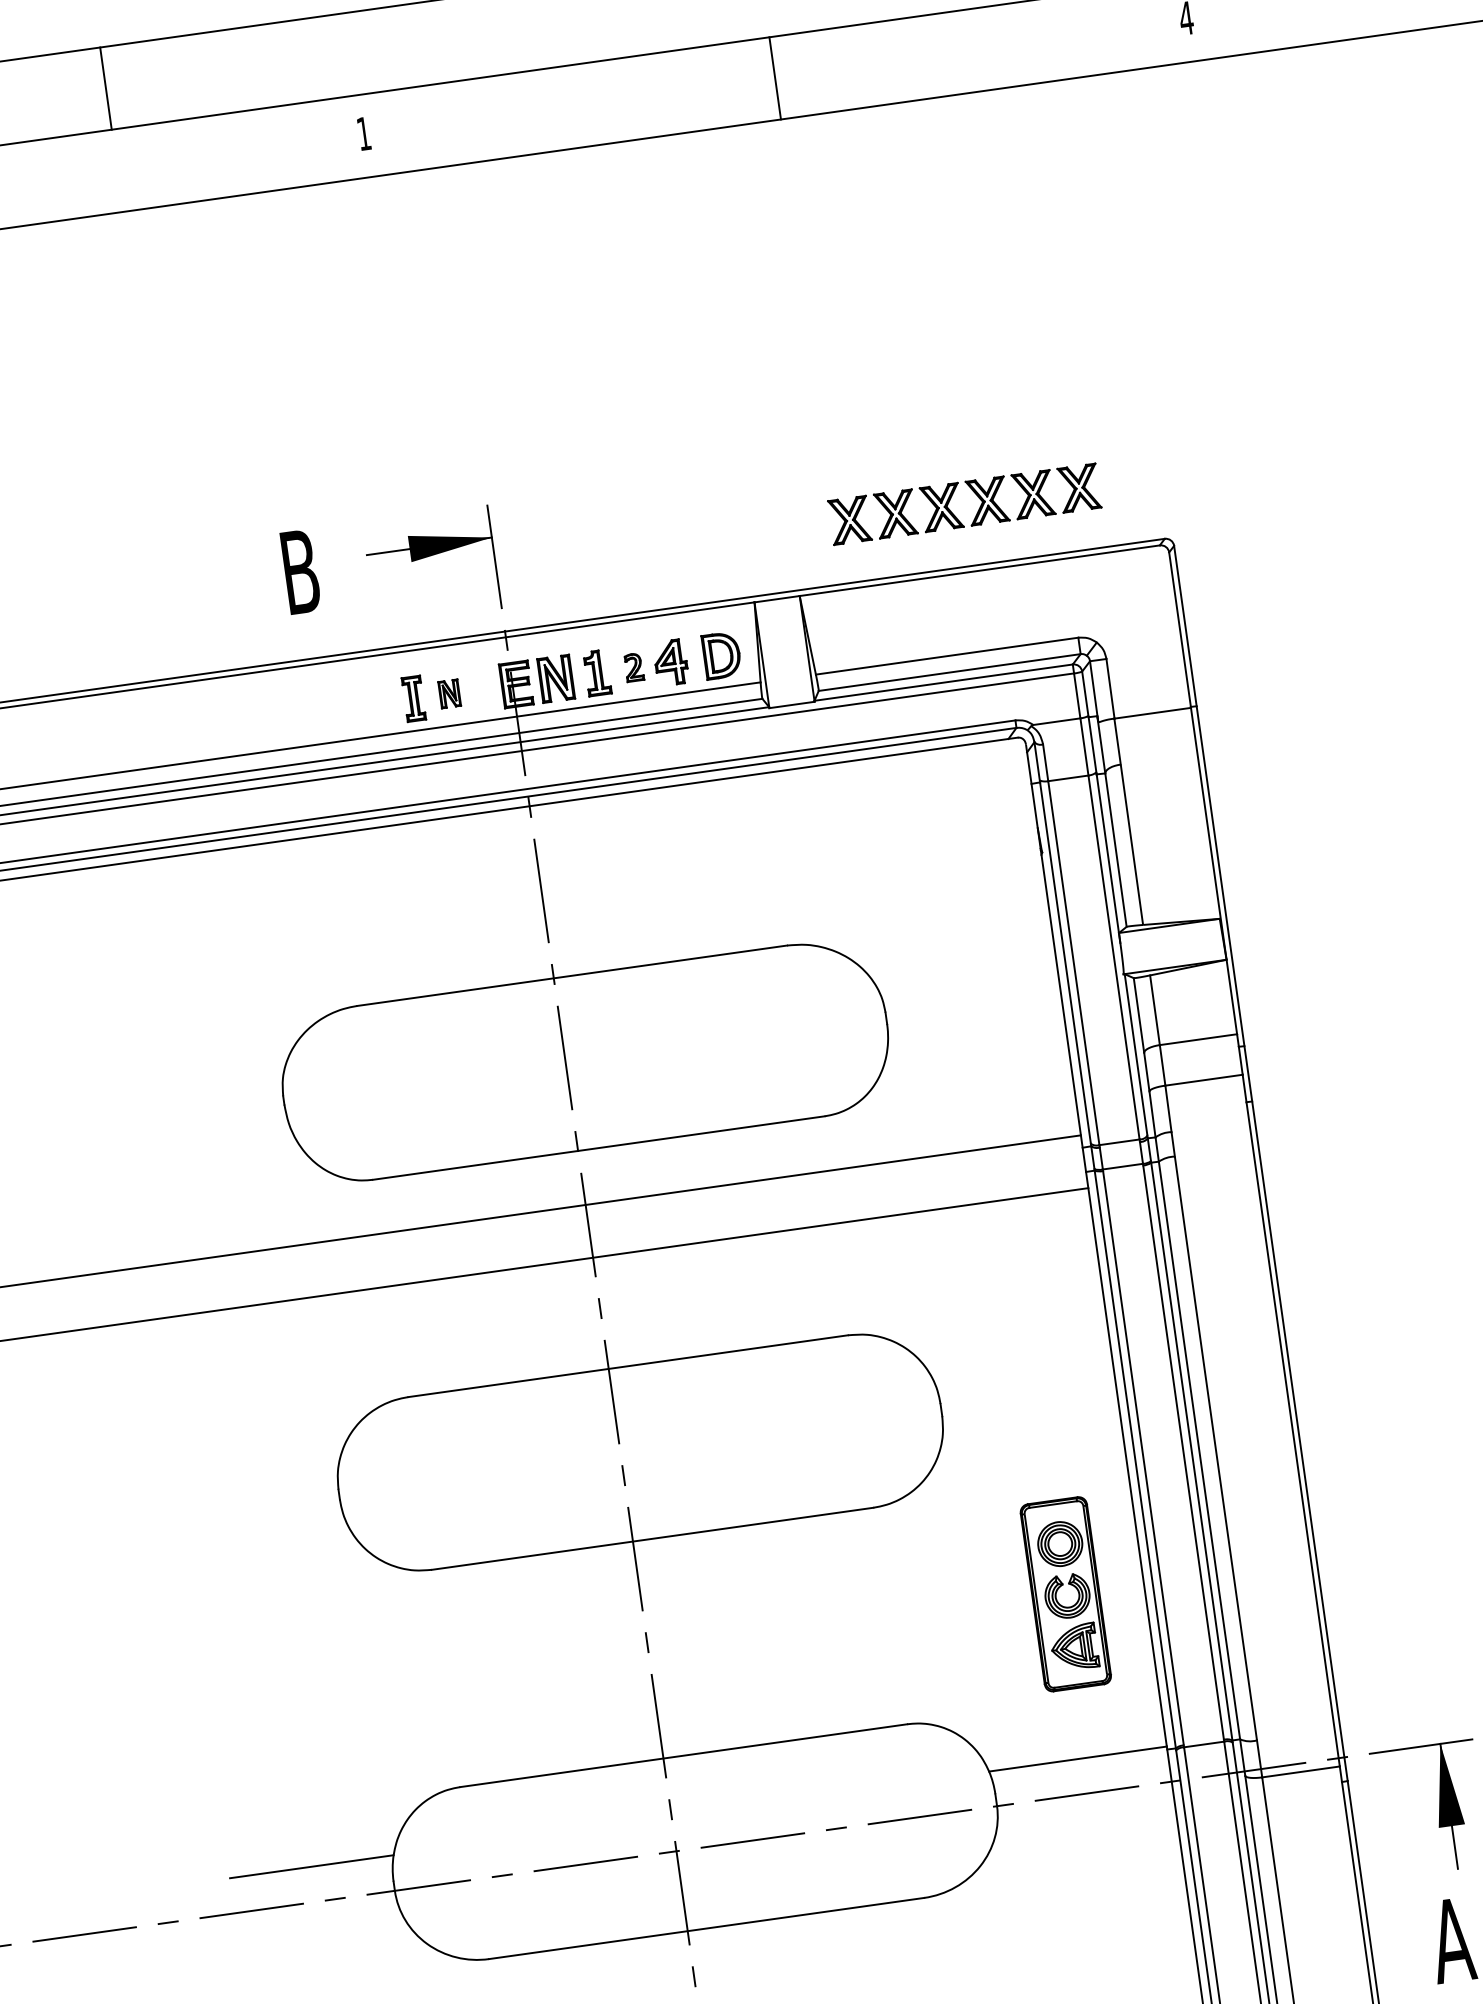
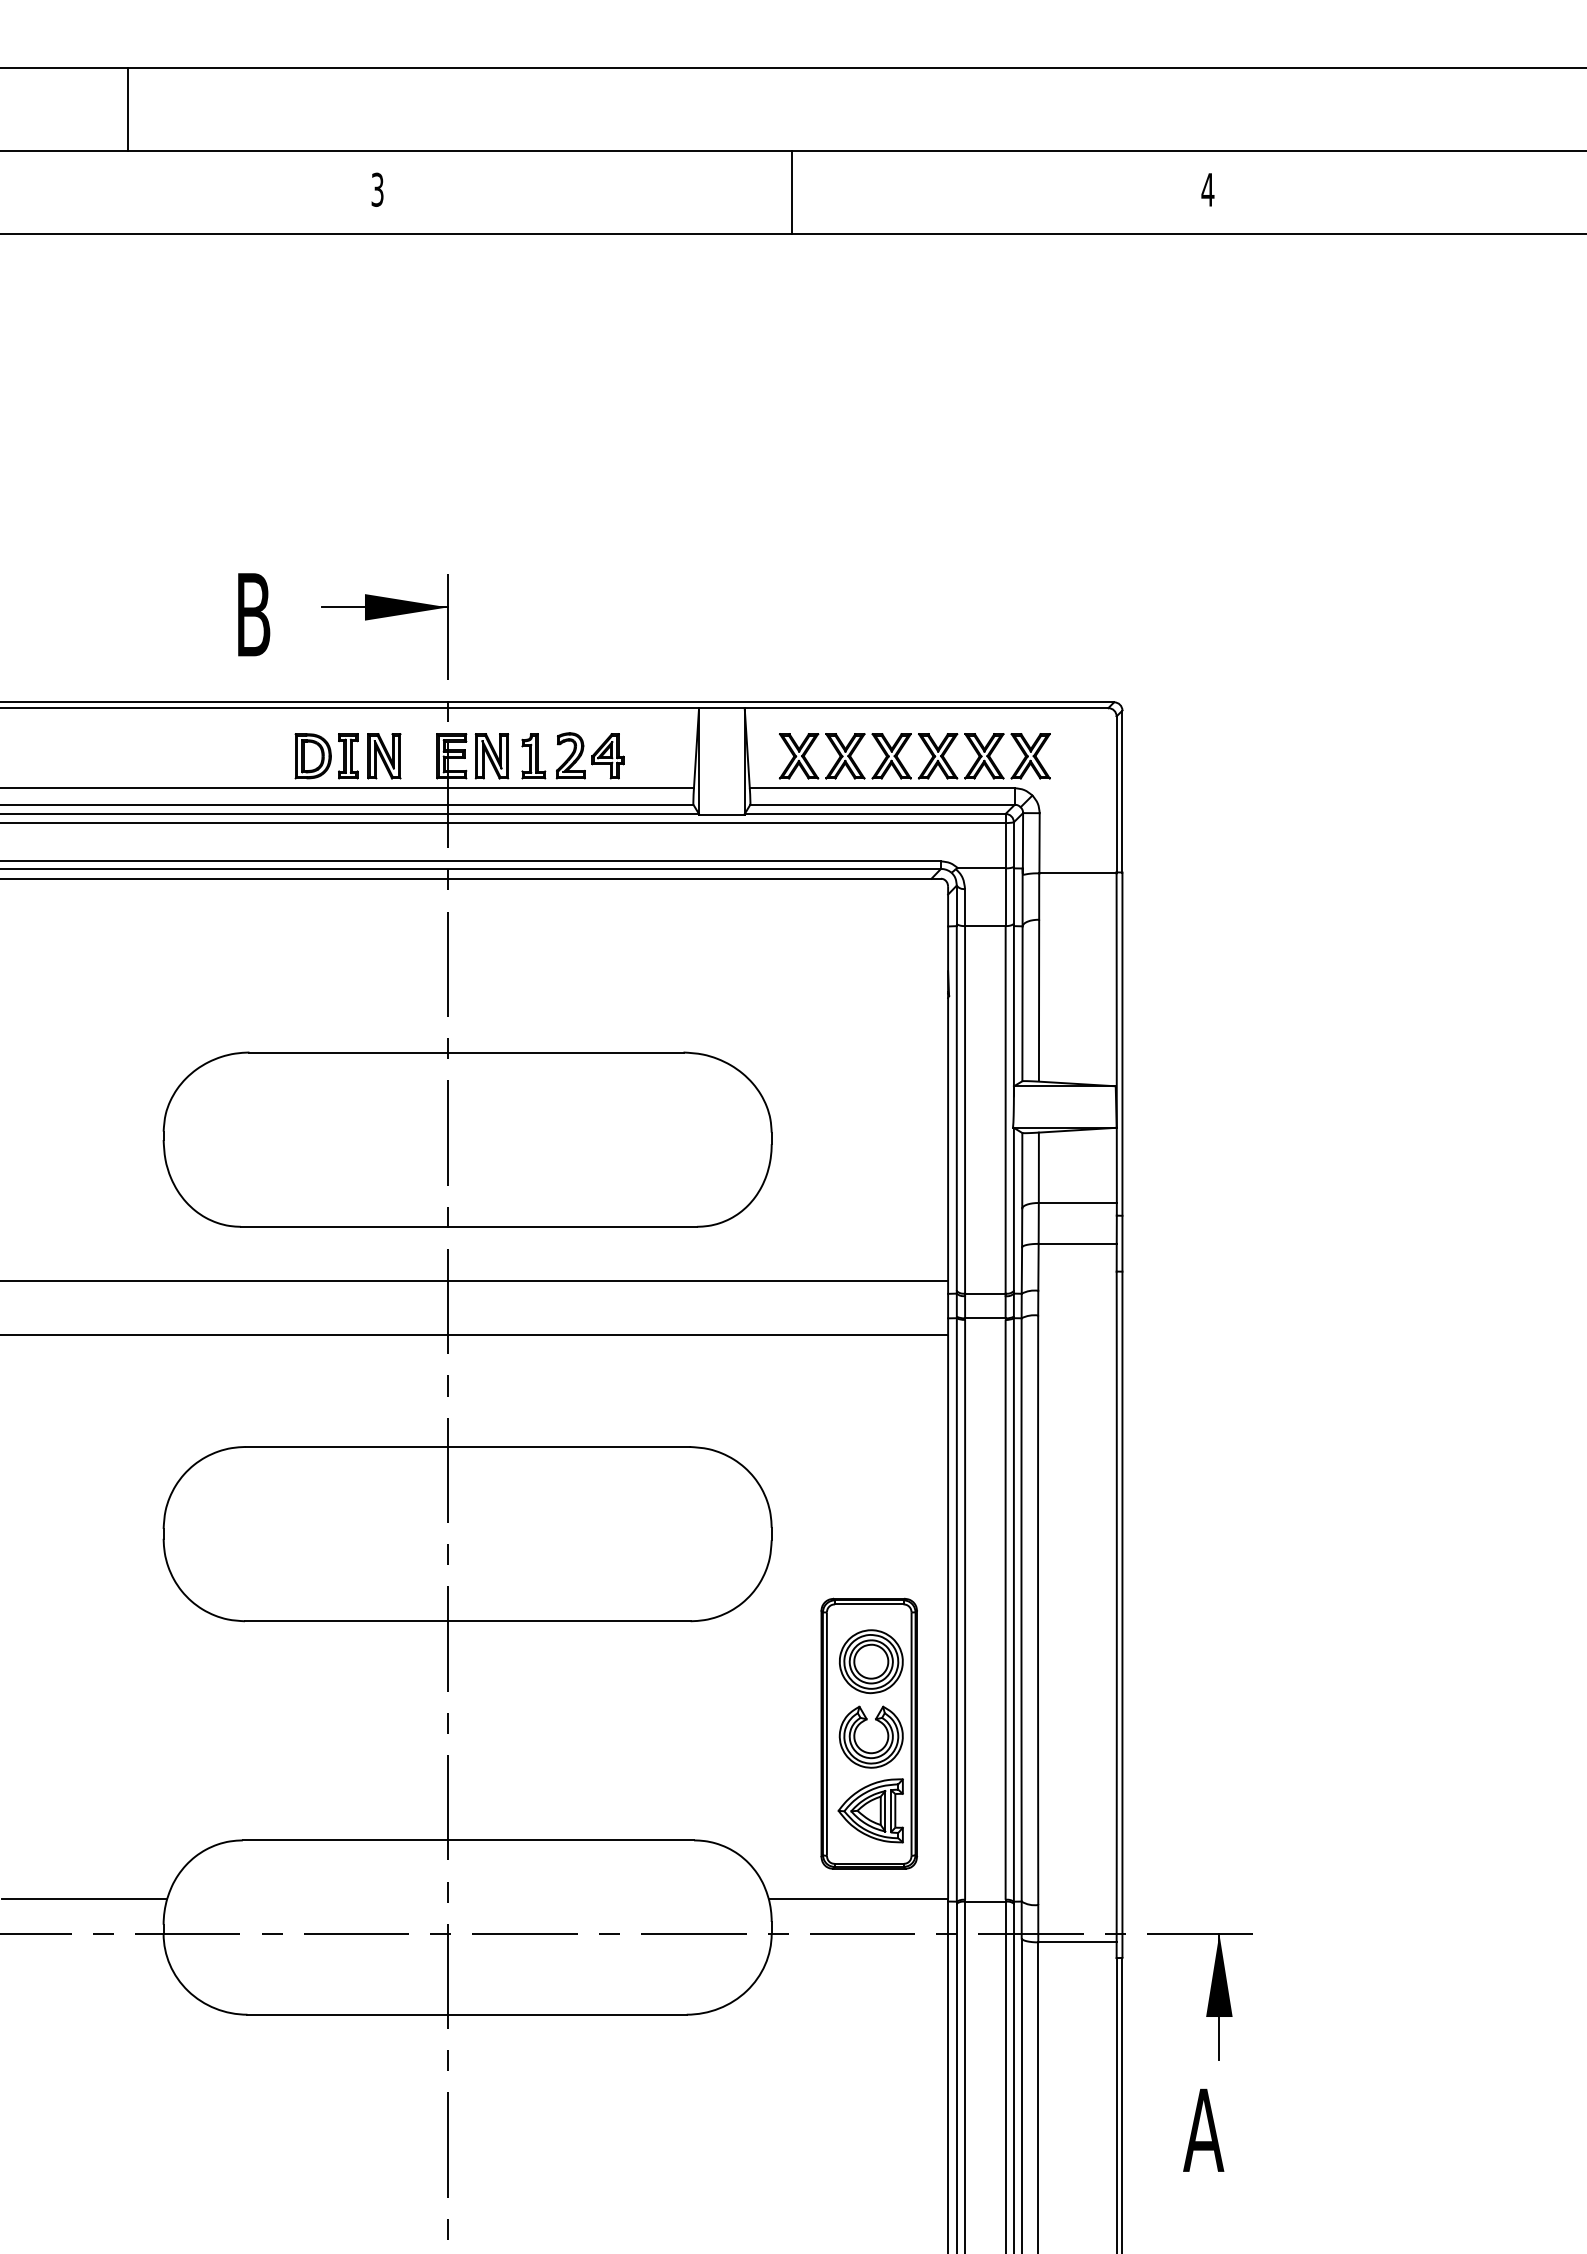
text: (363, 133) -> (377, 189), 1 -> 3
part: (953, 513) -> (902, 763), moved
part: (721, 655) -> (312, 756), moved
part: (633, 667) -> (570, 755), size x1.67
part: (449, 694) -> (384, 756), size x1.67
part: (1066, 1594) -> (869, 1733), size x1.43

